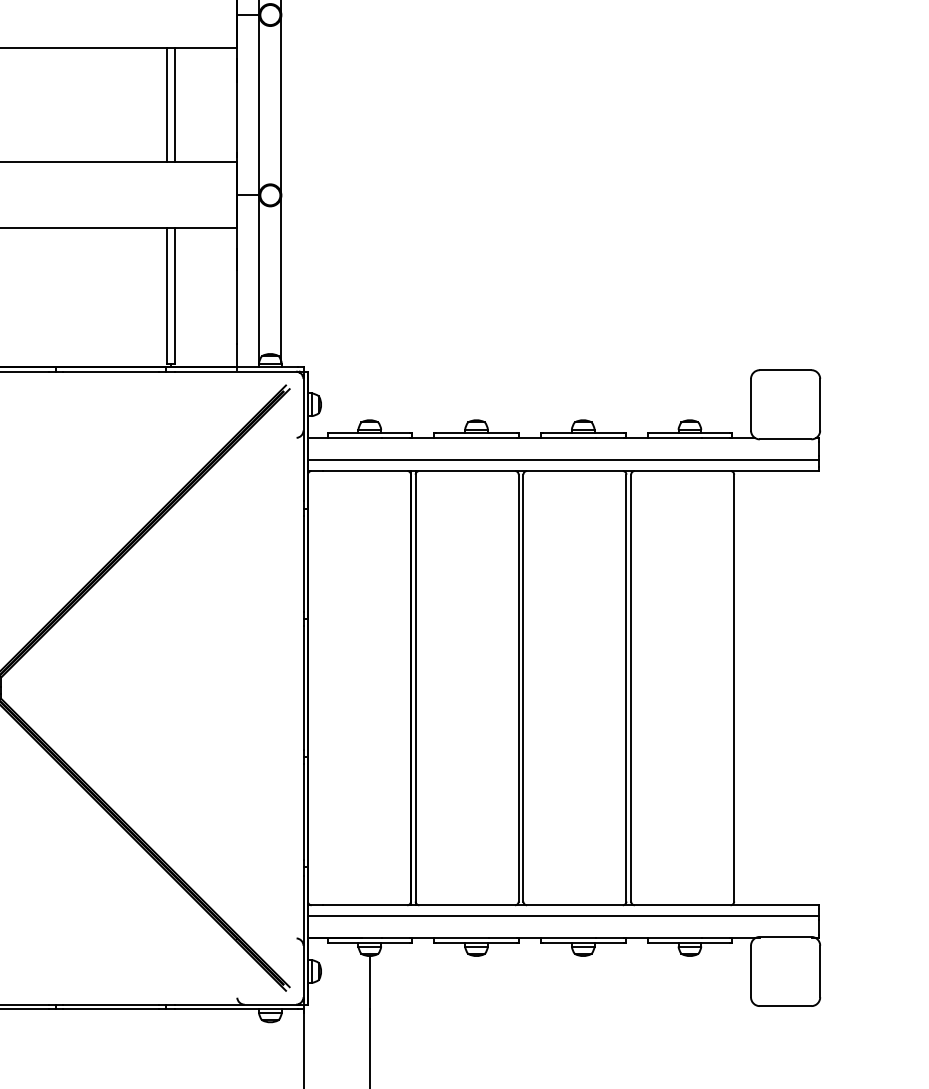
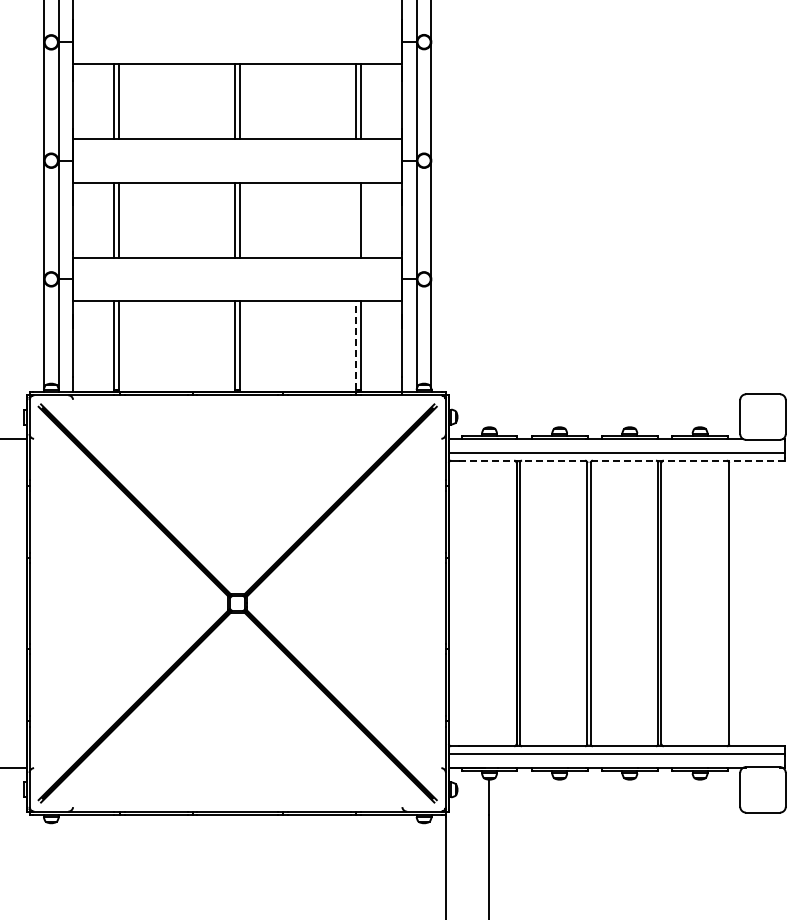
line: (167, 104) -> (356, 219), removed
line: (167, 295) -> (356, 345), solid -> dashed
line: (570, 470) -> (621, 460), solid -> dashed

